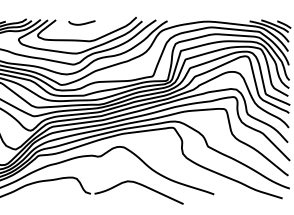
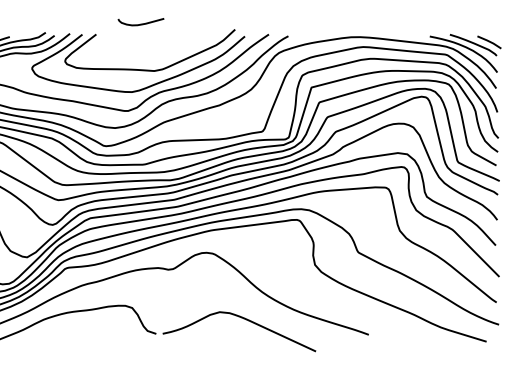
curve: (81, 23) -> (140, 23), moved

